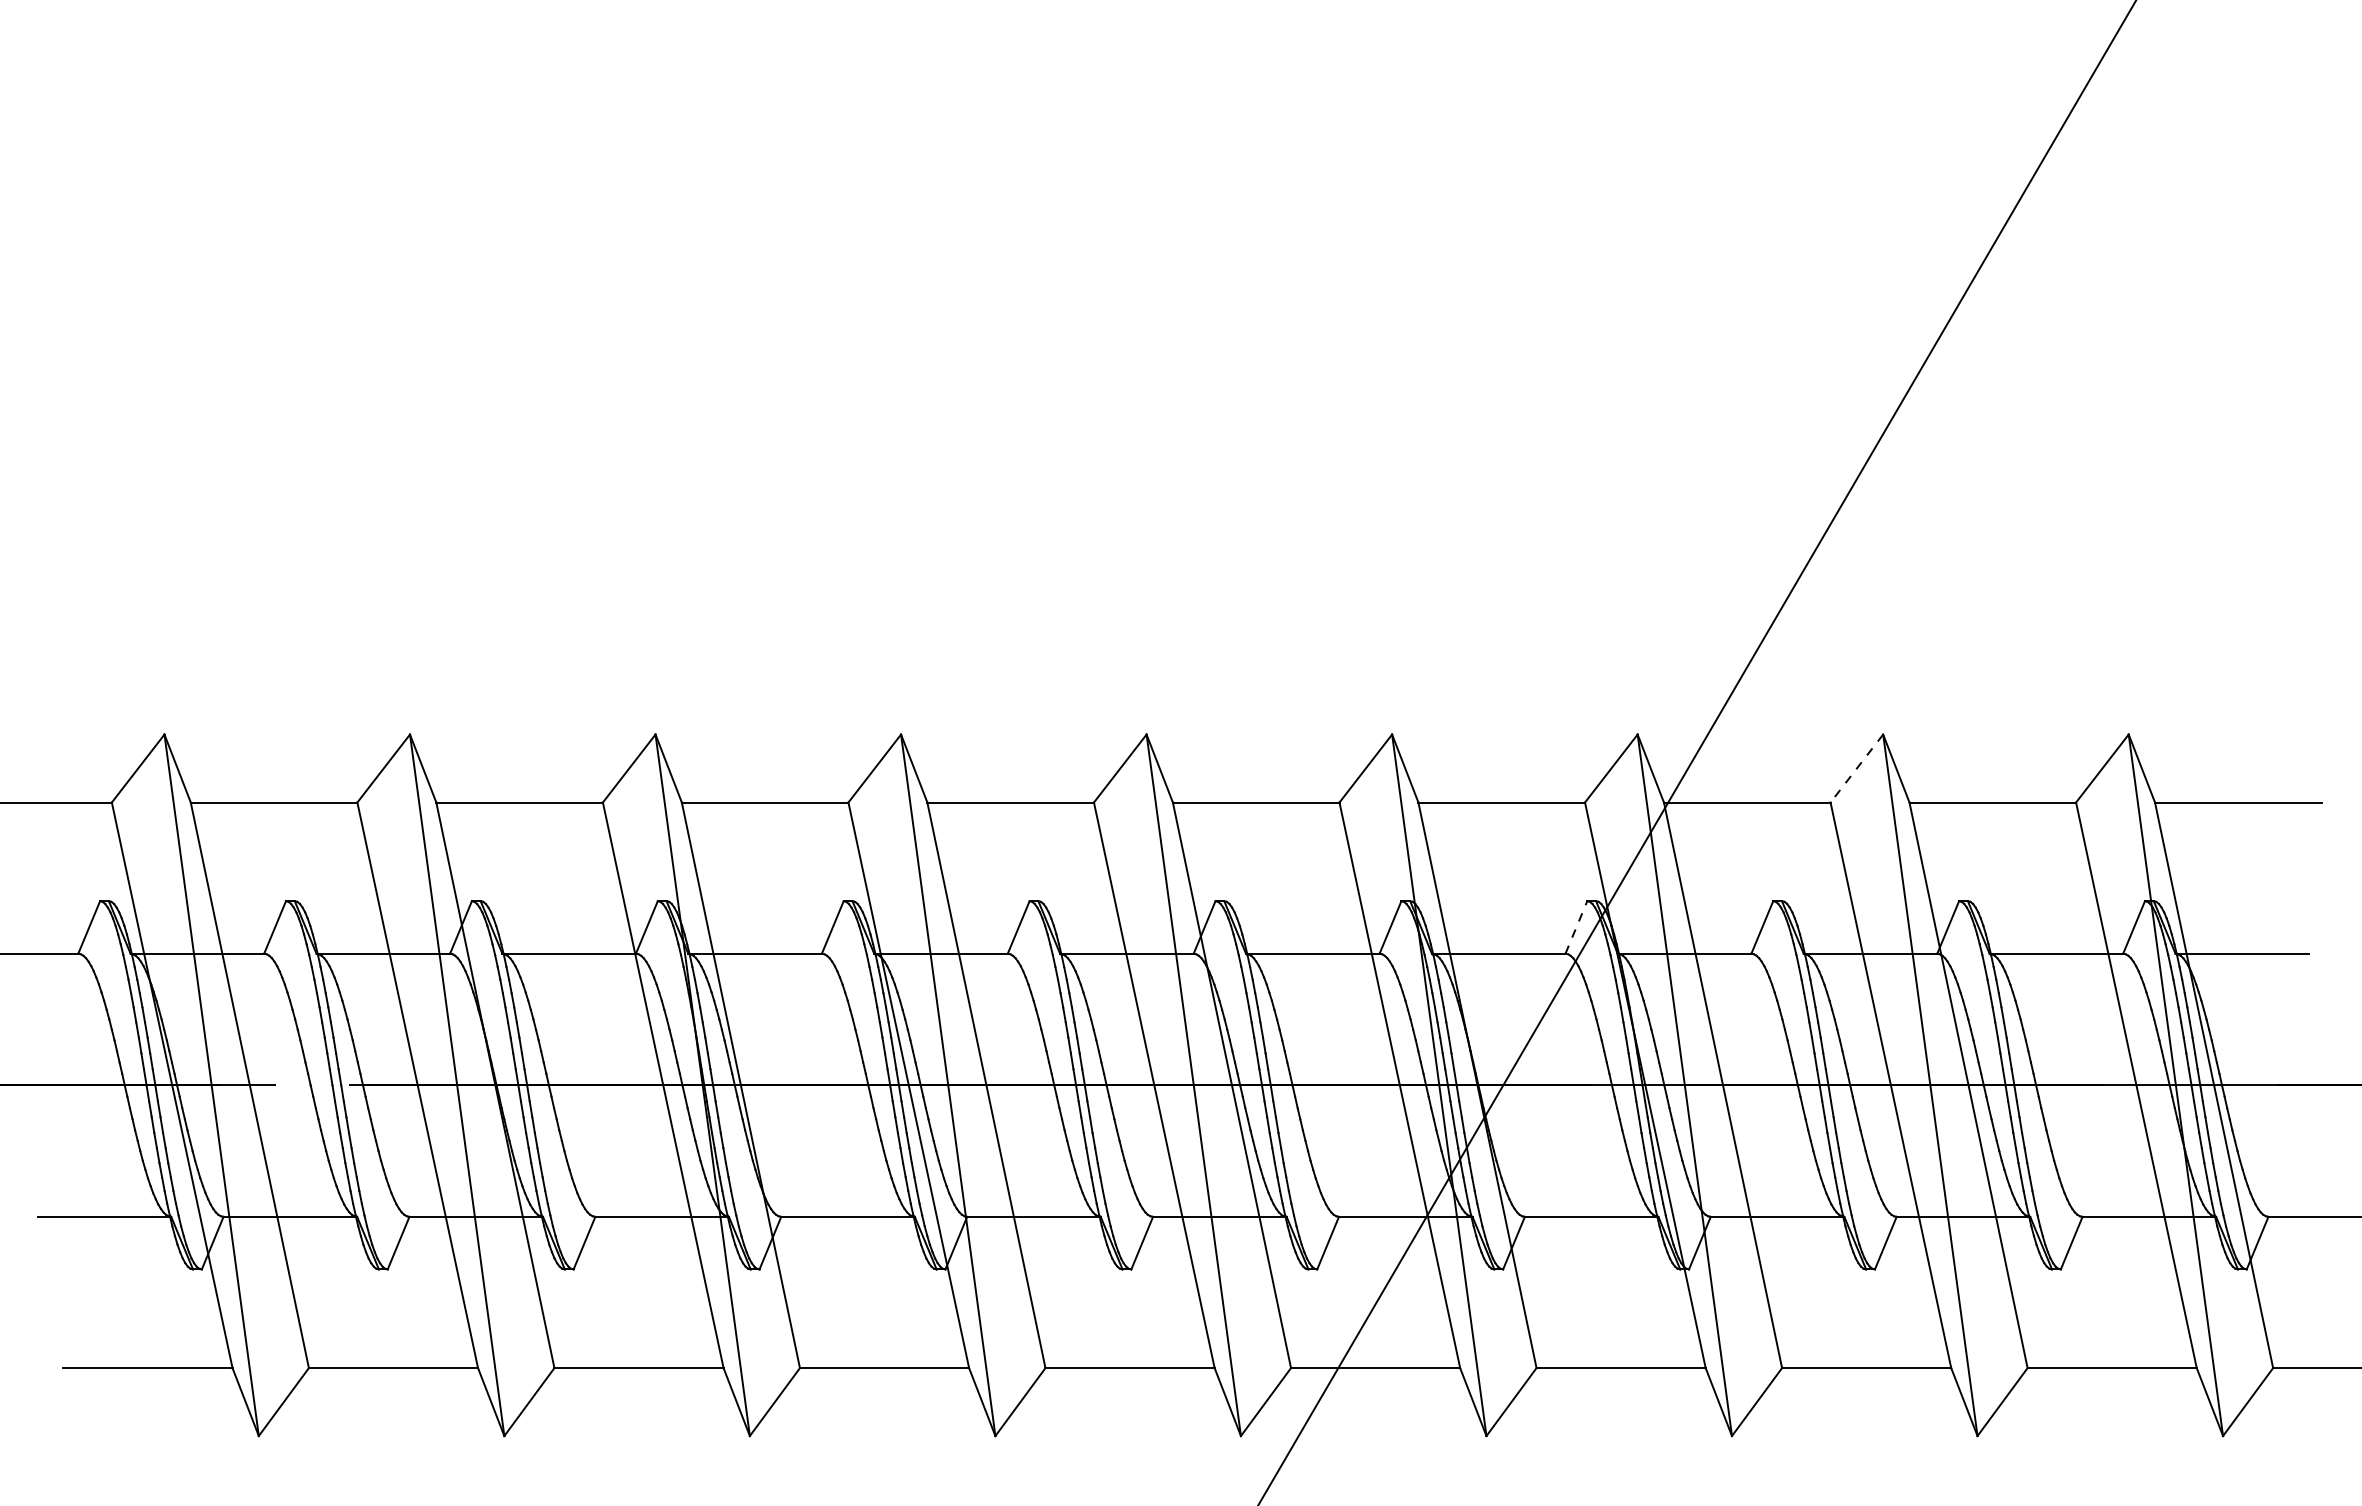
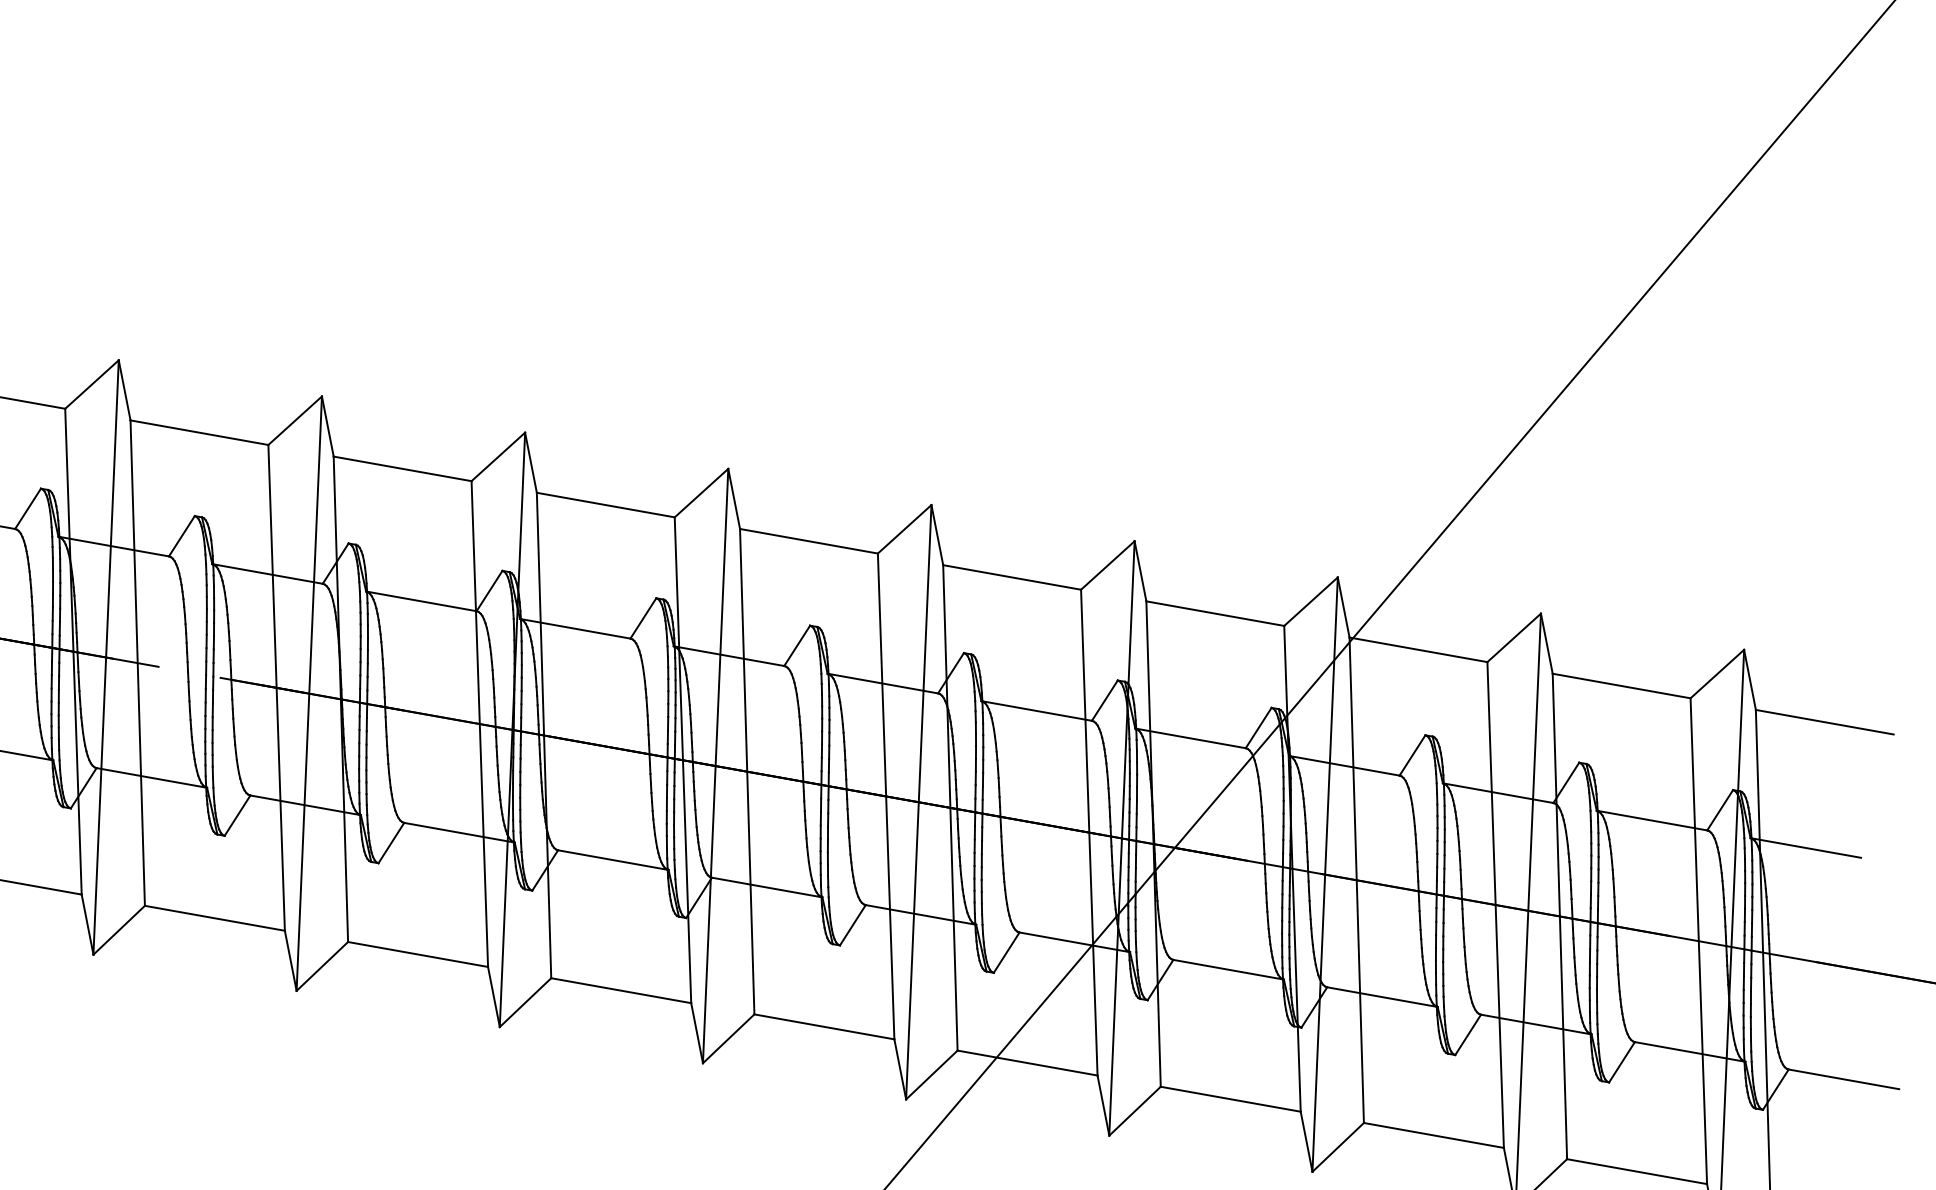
line: (1856, 768) -> (1513, 637), dashed -> solid
line: (1576, 927) -> (1258, 728), dashed -> solid

